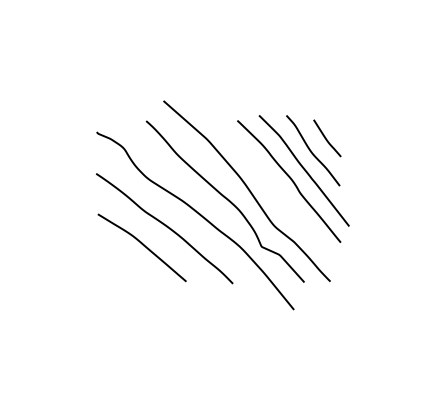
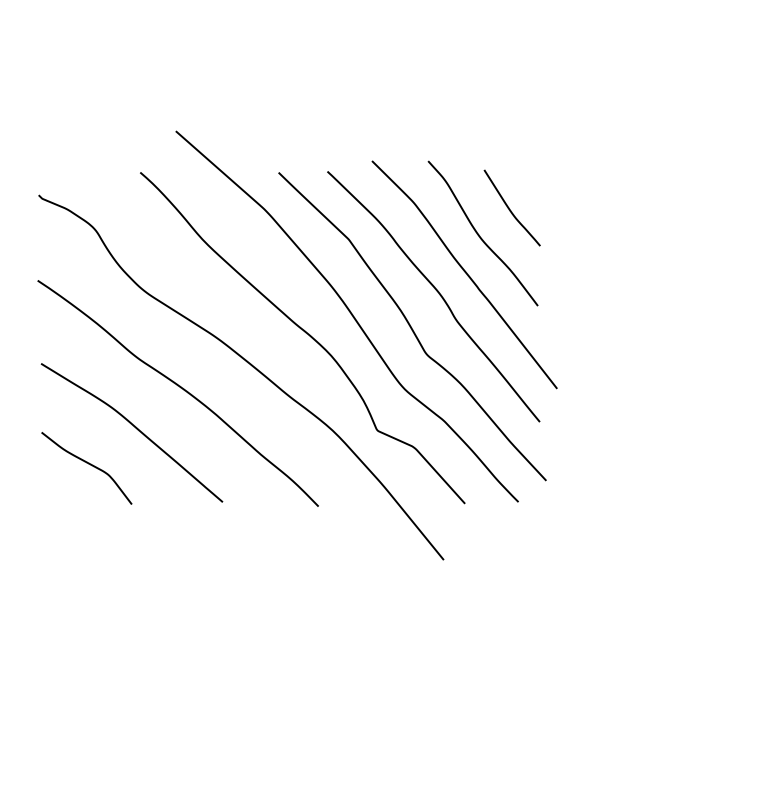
curve: (278, 195) -> (411, 325), added
curve: (120, 263) -> (87, 464), added

